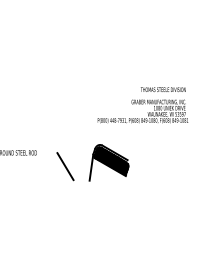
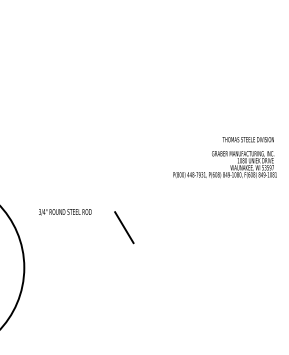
text: (142, 105) -> (224, 157), moved
part: (109, 162) -> (174, 223), removed

